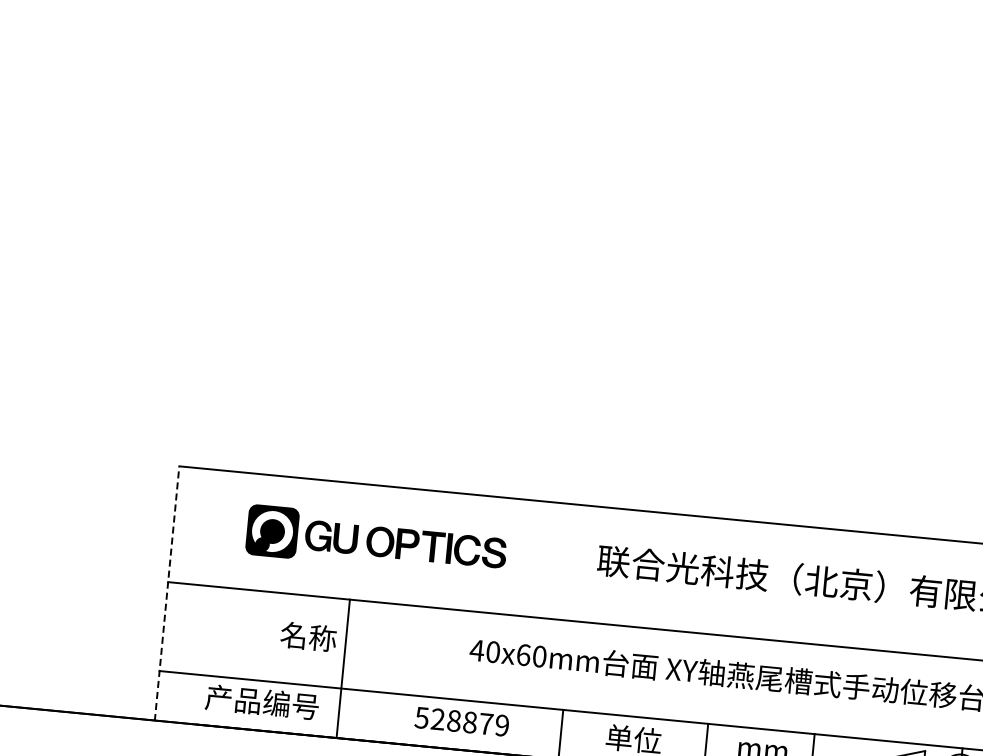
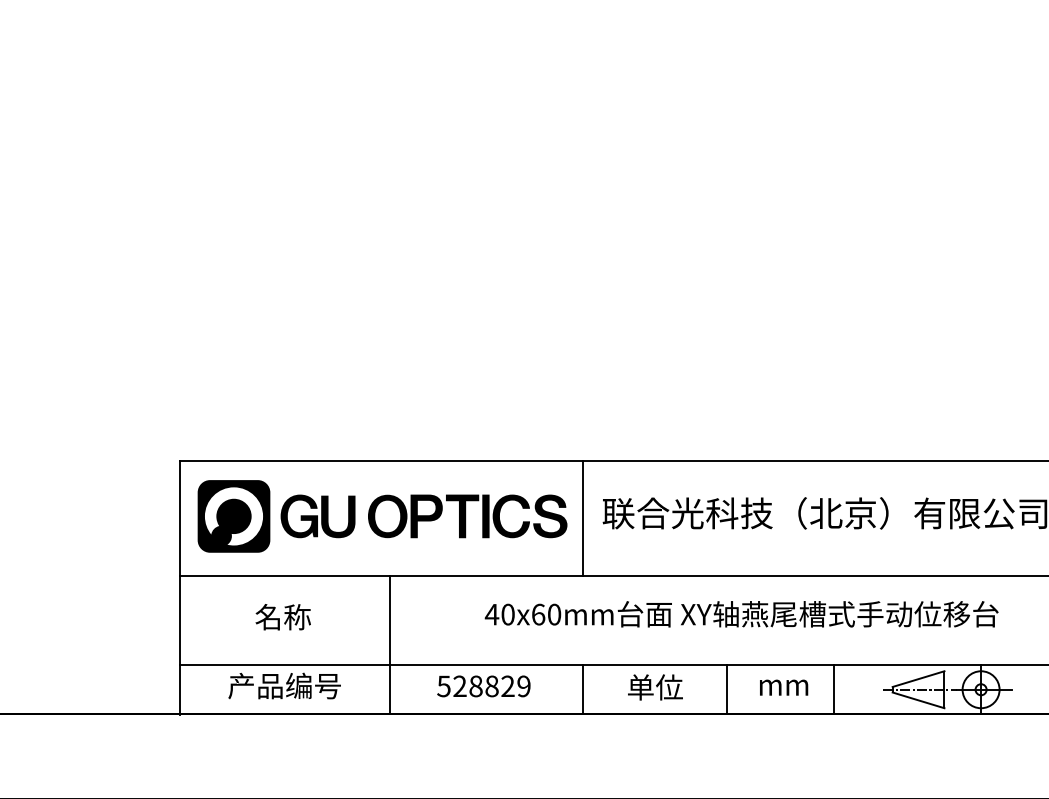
part: (376, 541) -> (382, 516), size x1.43
line: (577, 561) -> (582, 517), added
line: (167, 594) -> (180, 588), dashed -> solid
text: (307, 637) -> (282, 617), moved
line: (343, 668) -> (389, 645), moved
text: (485, 723) -> (507, 685), 528879 -> 528829

